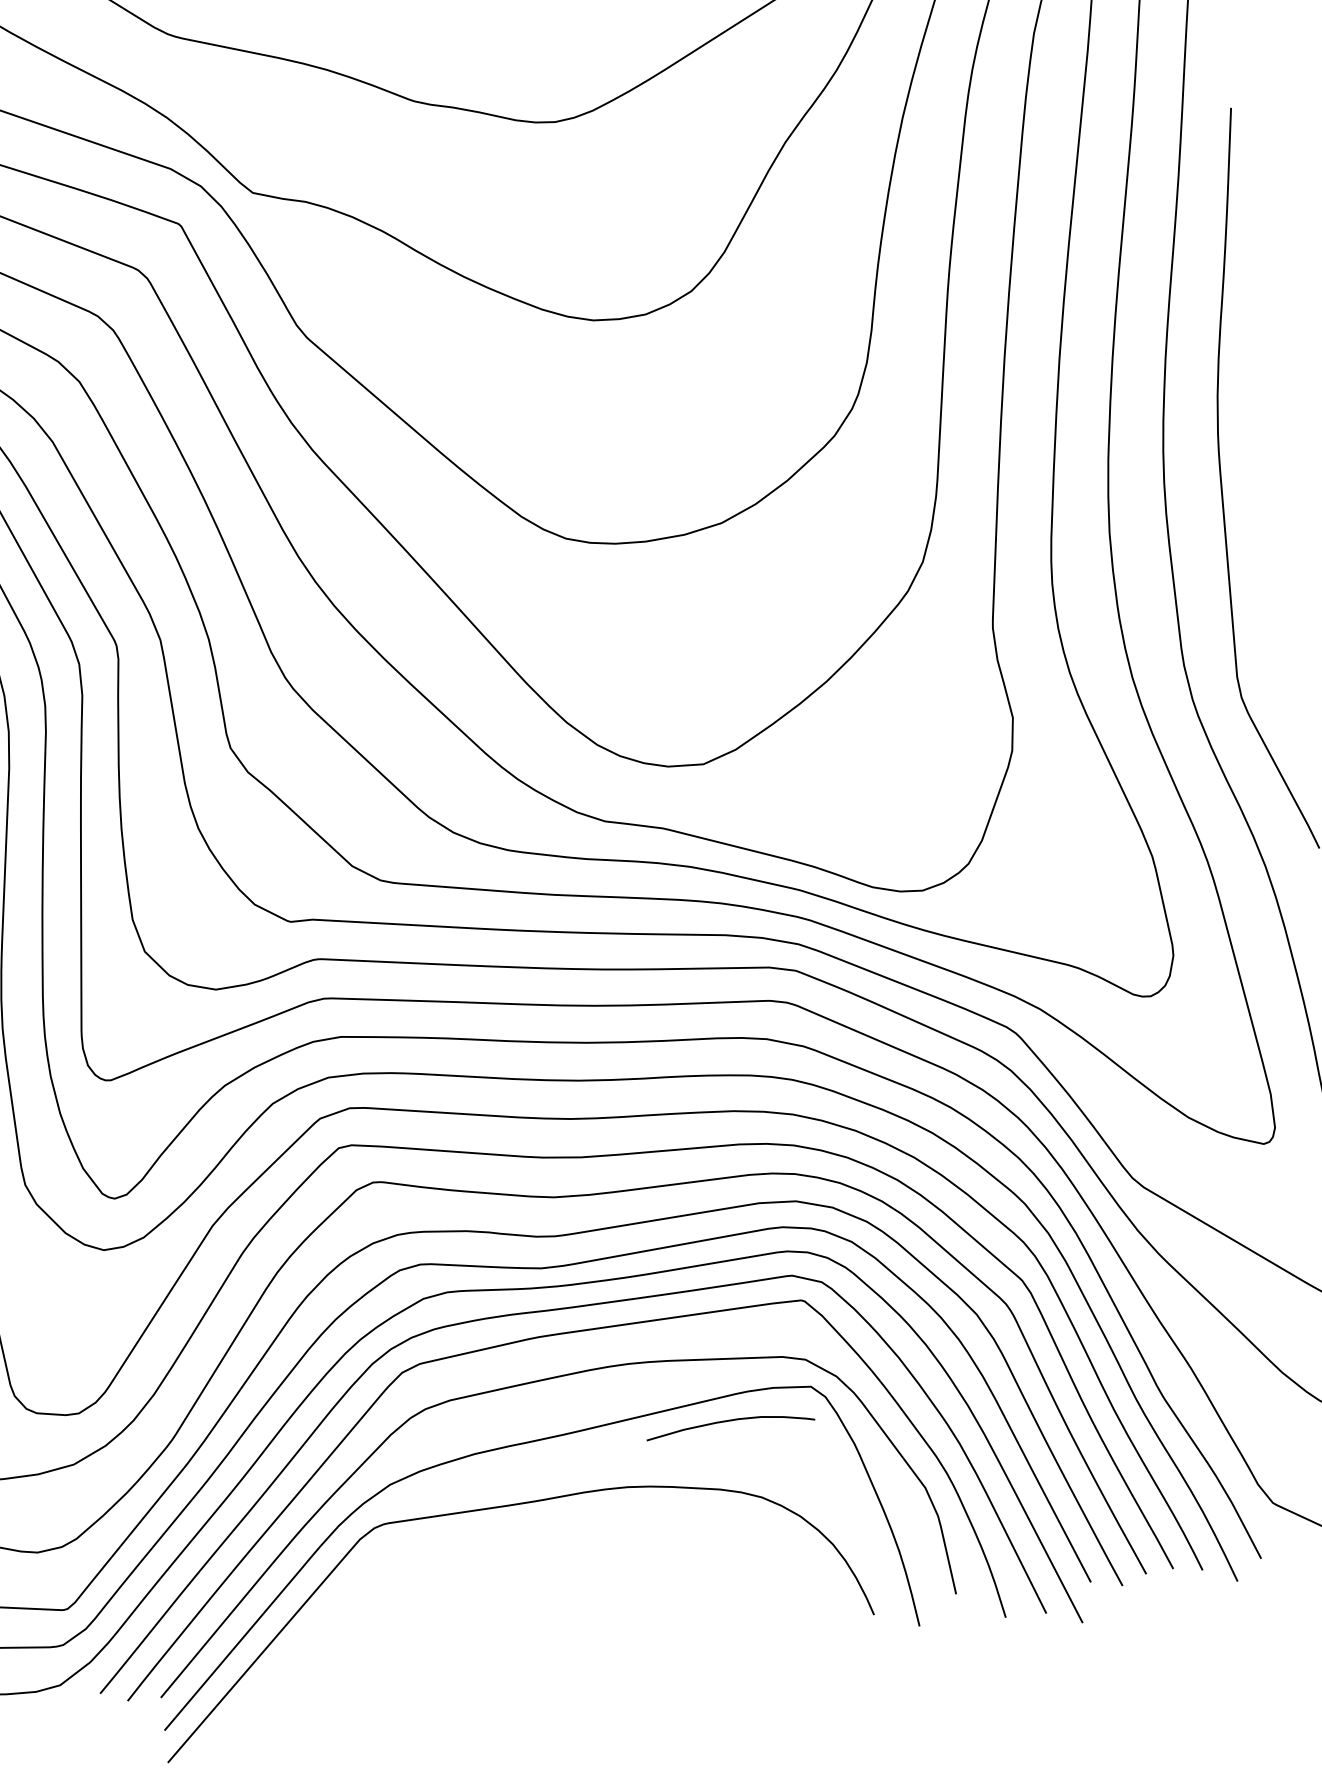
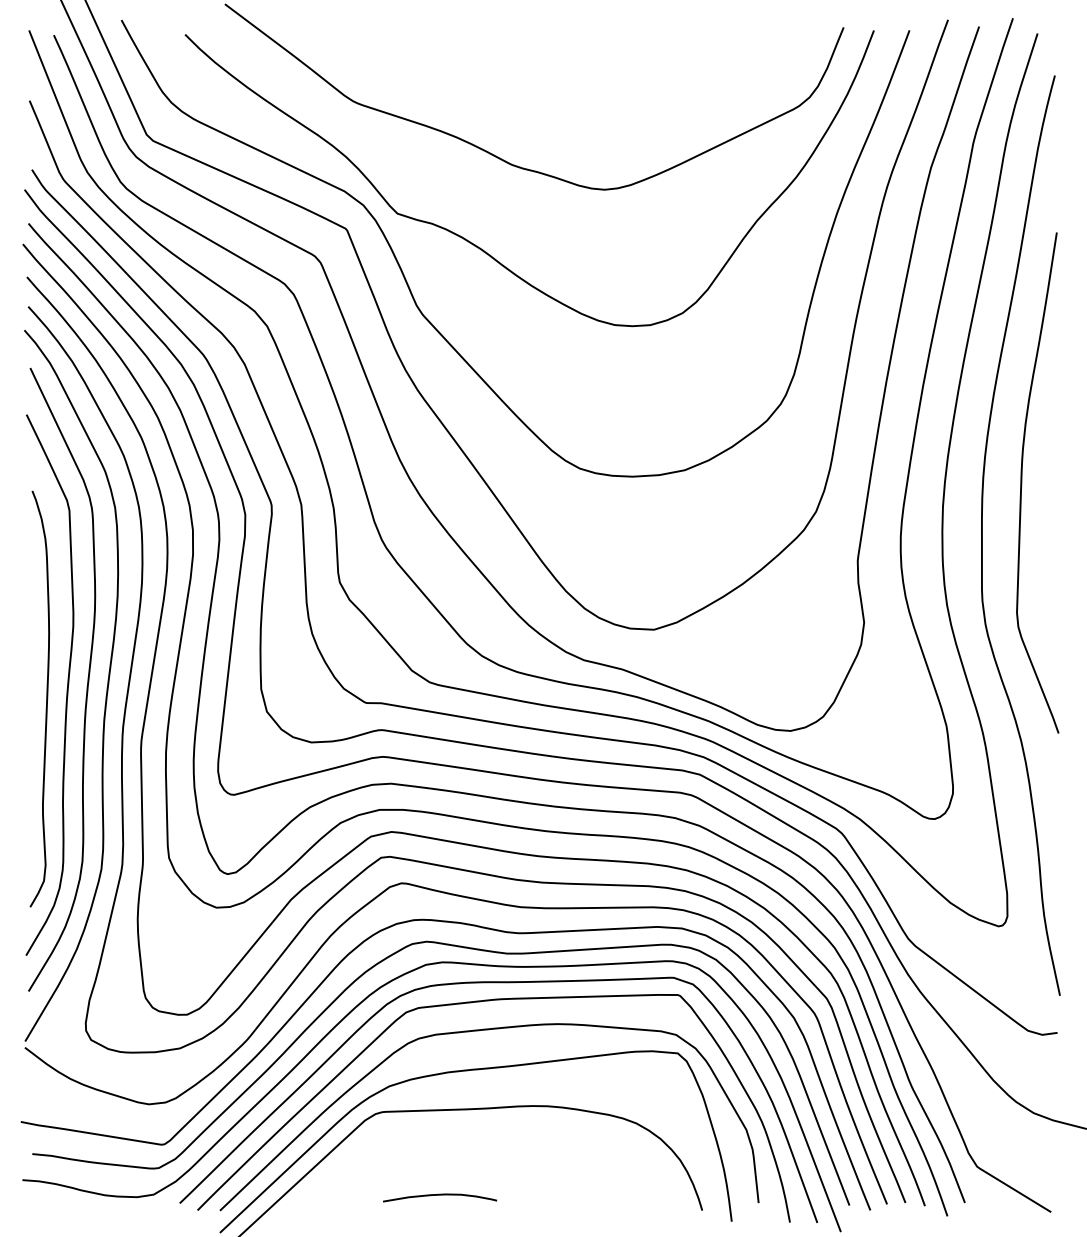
curve: (730, 1421) -> (440, 1195), moved

